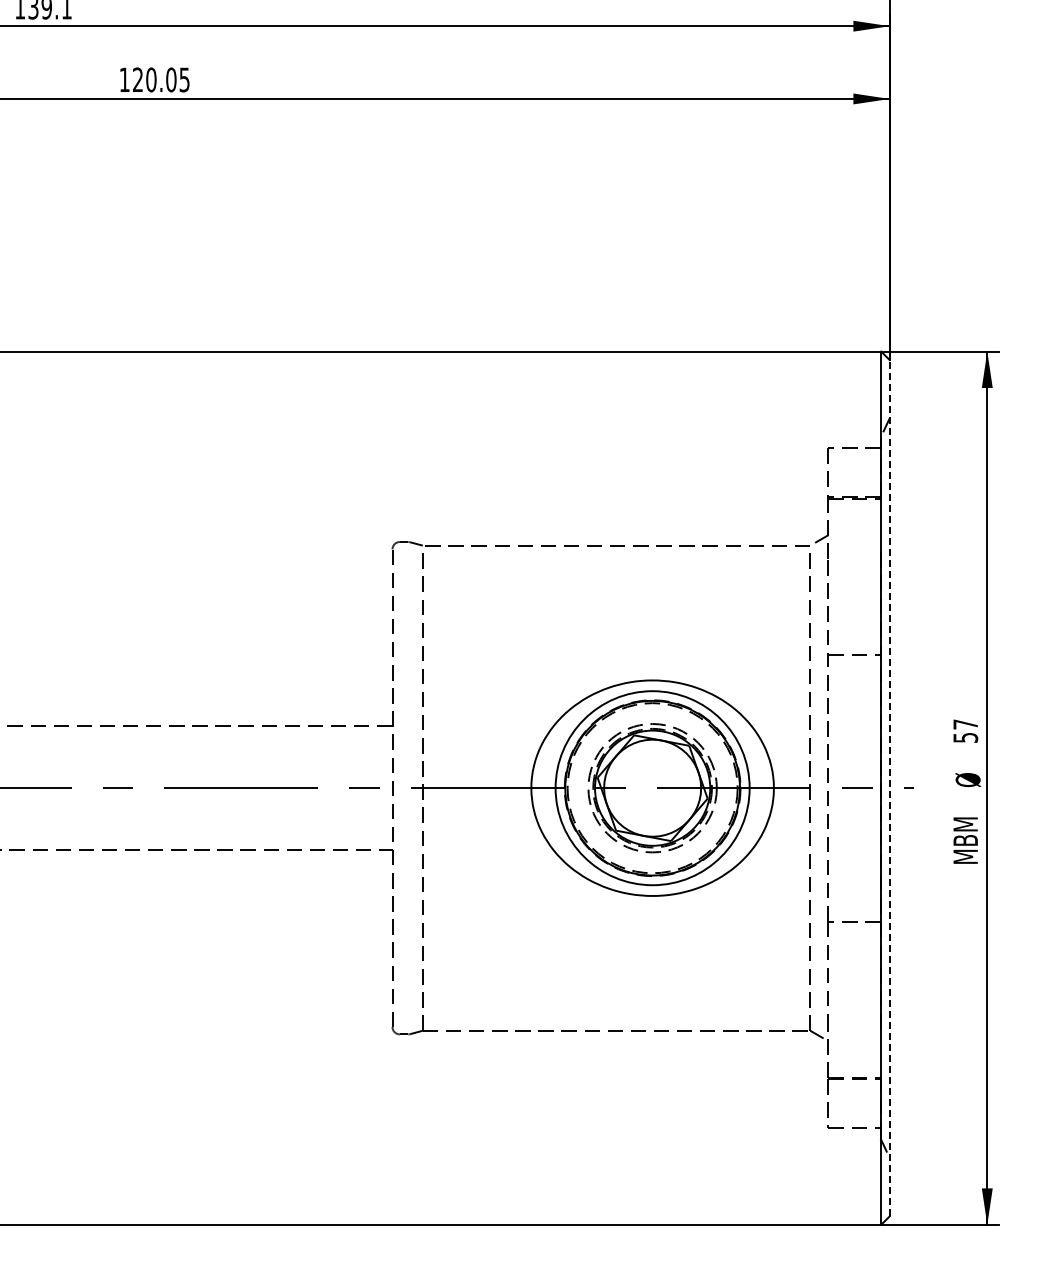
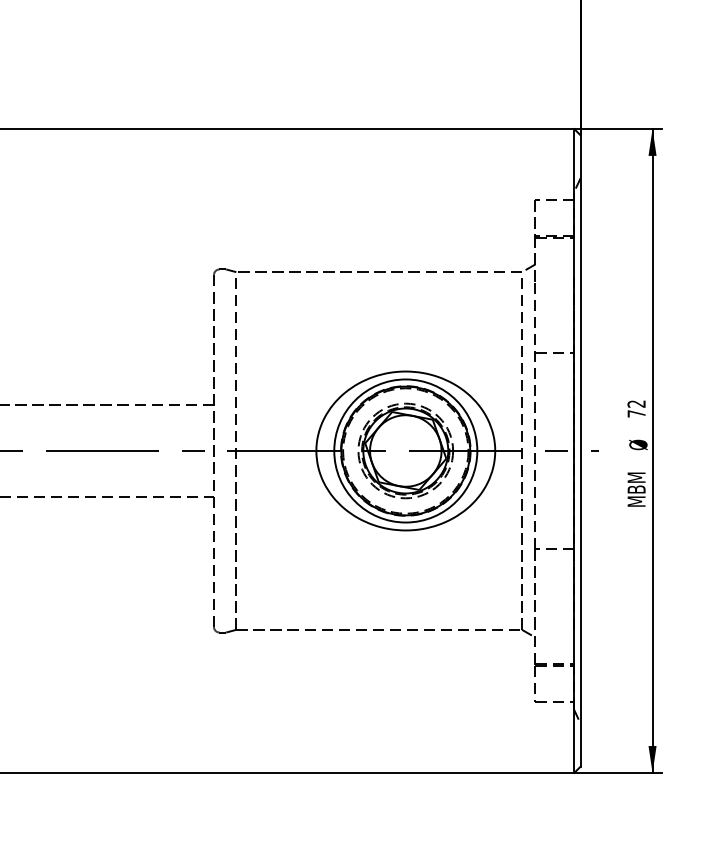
text: (965, 730) -> (636, 408), 57 -> 72
line: (889, 787) -> (580, 450), dashed -> solid

